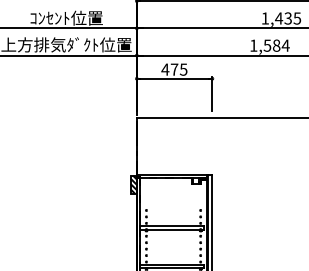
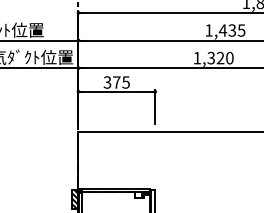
text: (276, 45) -> (220, 57), 1,584 -> 1,320
text: (165, 69) -> (107, 82), 475 -> 375

